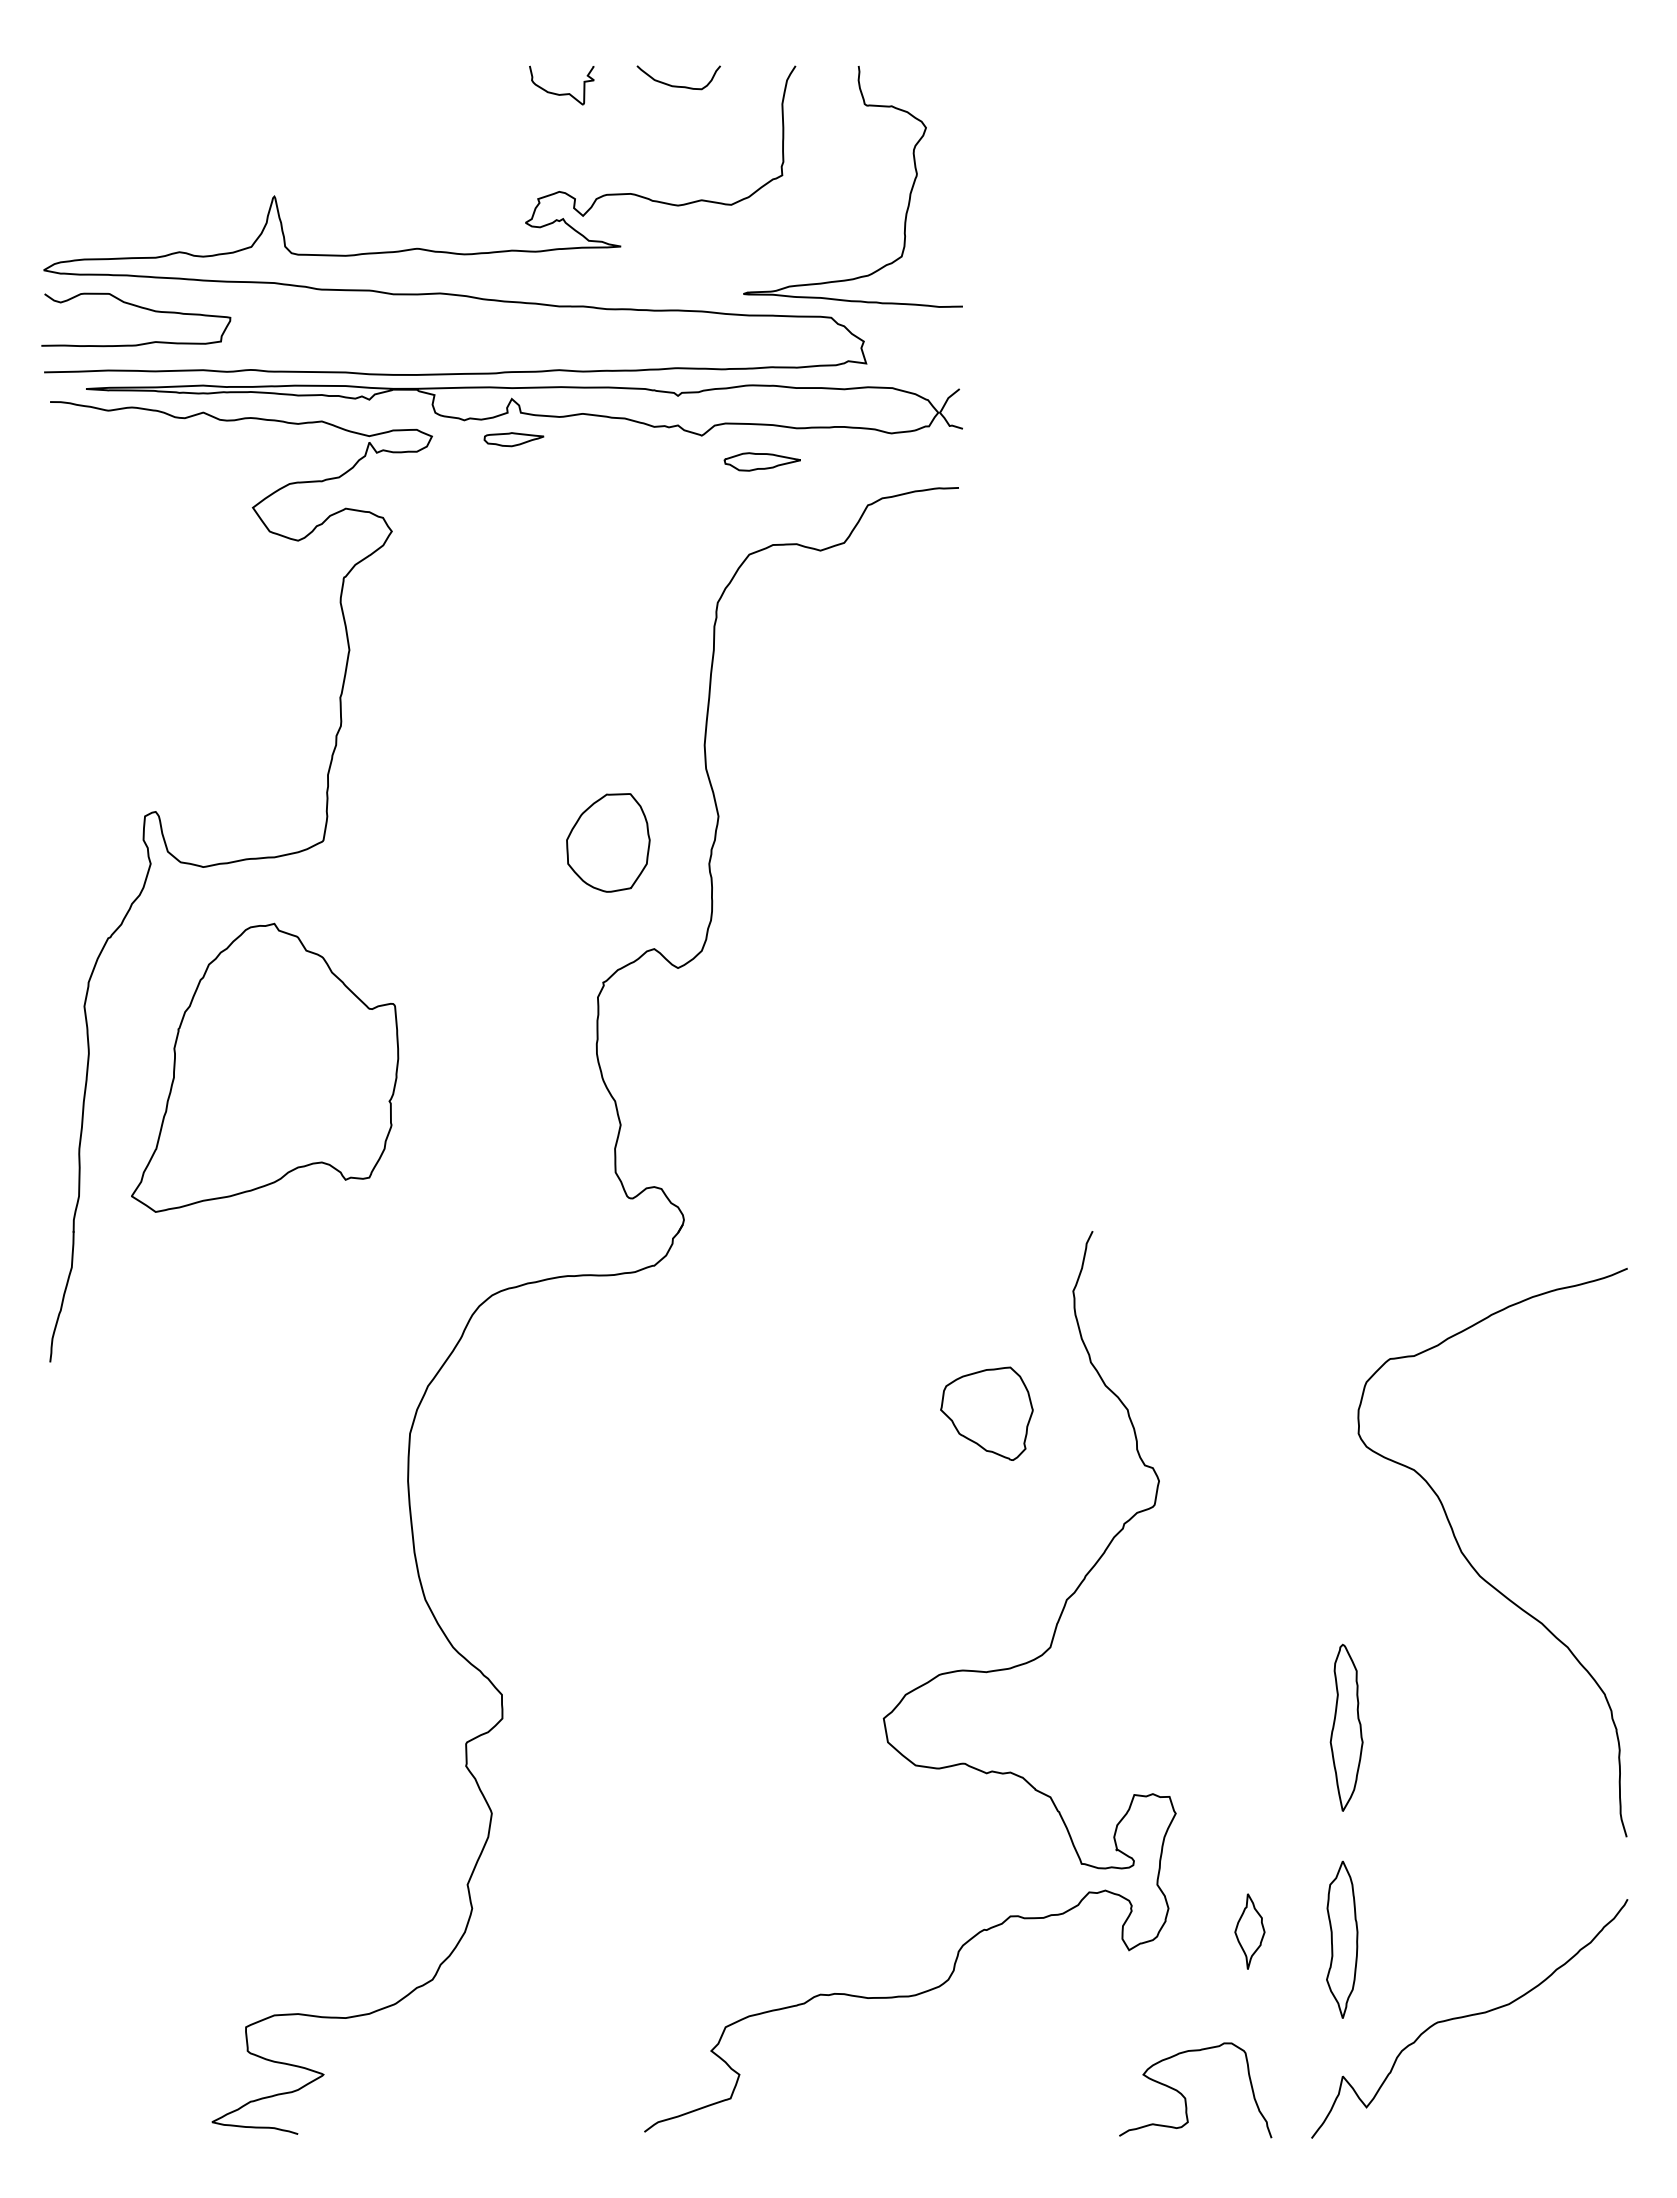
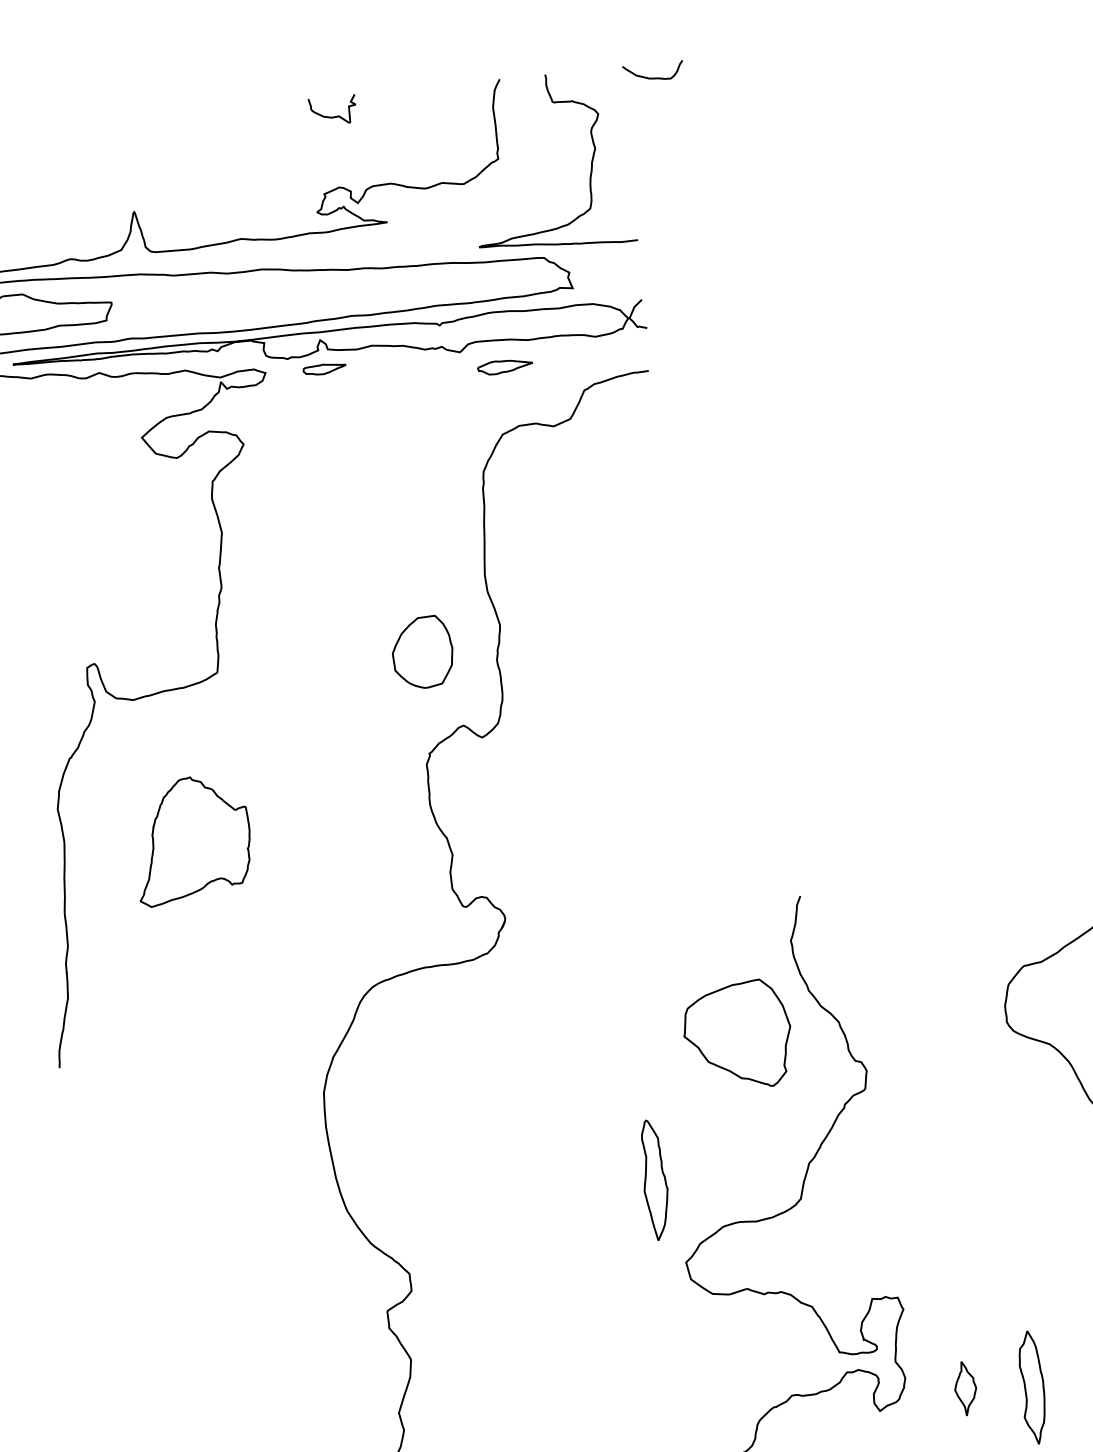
curve: (678, 85) -> (653, 77), moved
part: (265, 1067) -> (192, 839), size x0.6
part: (986, 1413) -> (737, 1035), size x1.6
part: (1346, 1727) -> (654, 1179), moved

